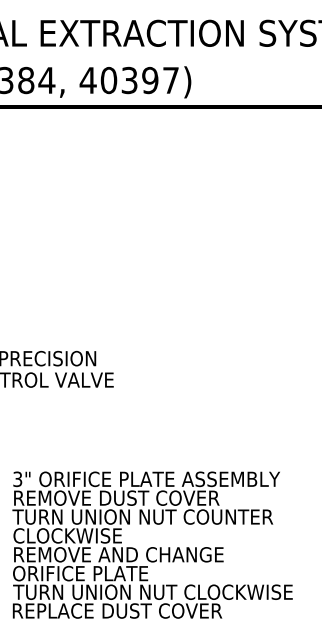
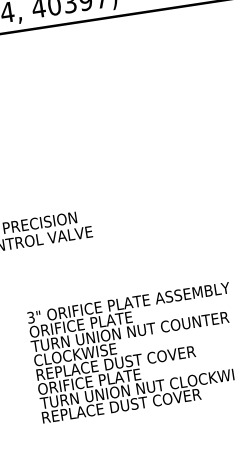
text: (116, 497) -> (107, 320), REMOVE DUST COVER -> ORIFICE PLATE
text: (131, 554) -> (125, 361), REMOVE AND CHANGE -> REPLACE DUST COVER

